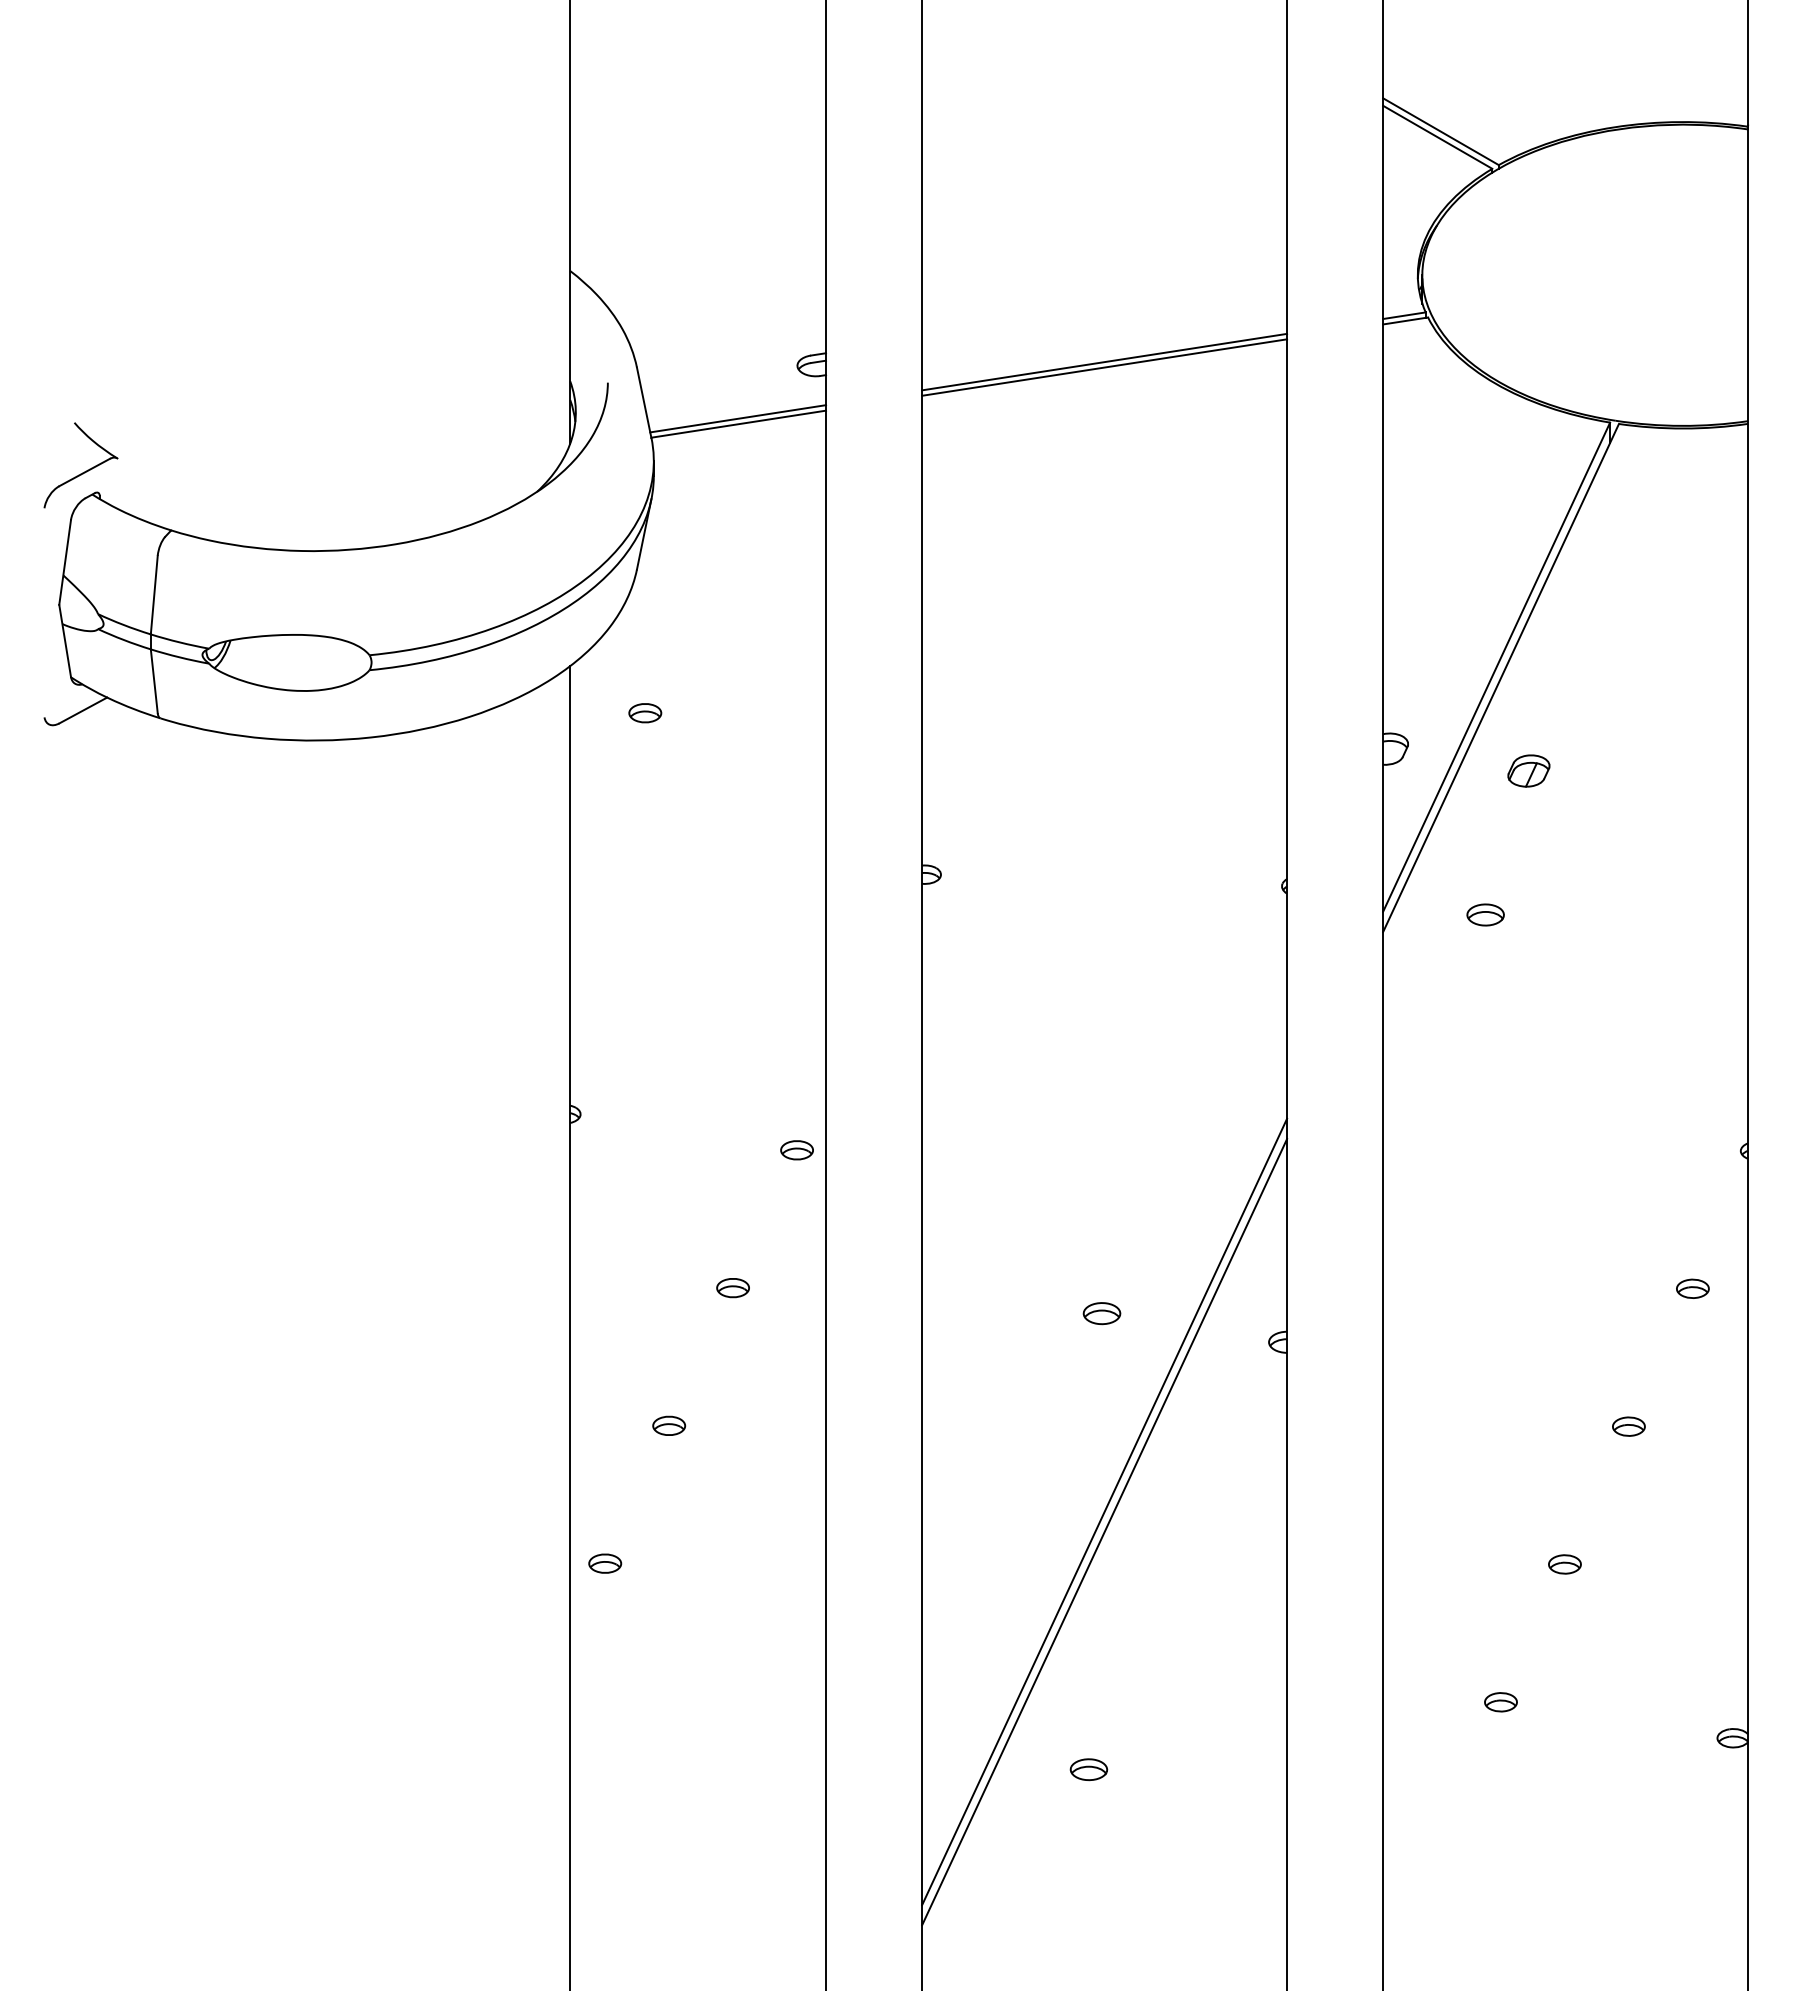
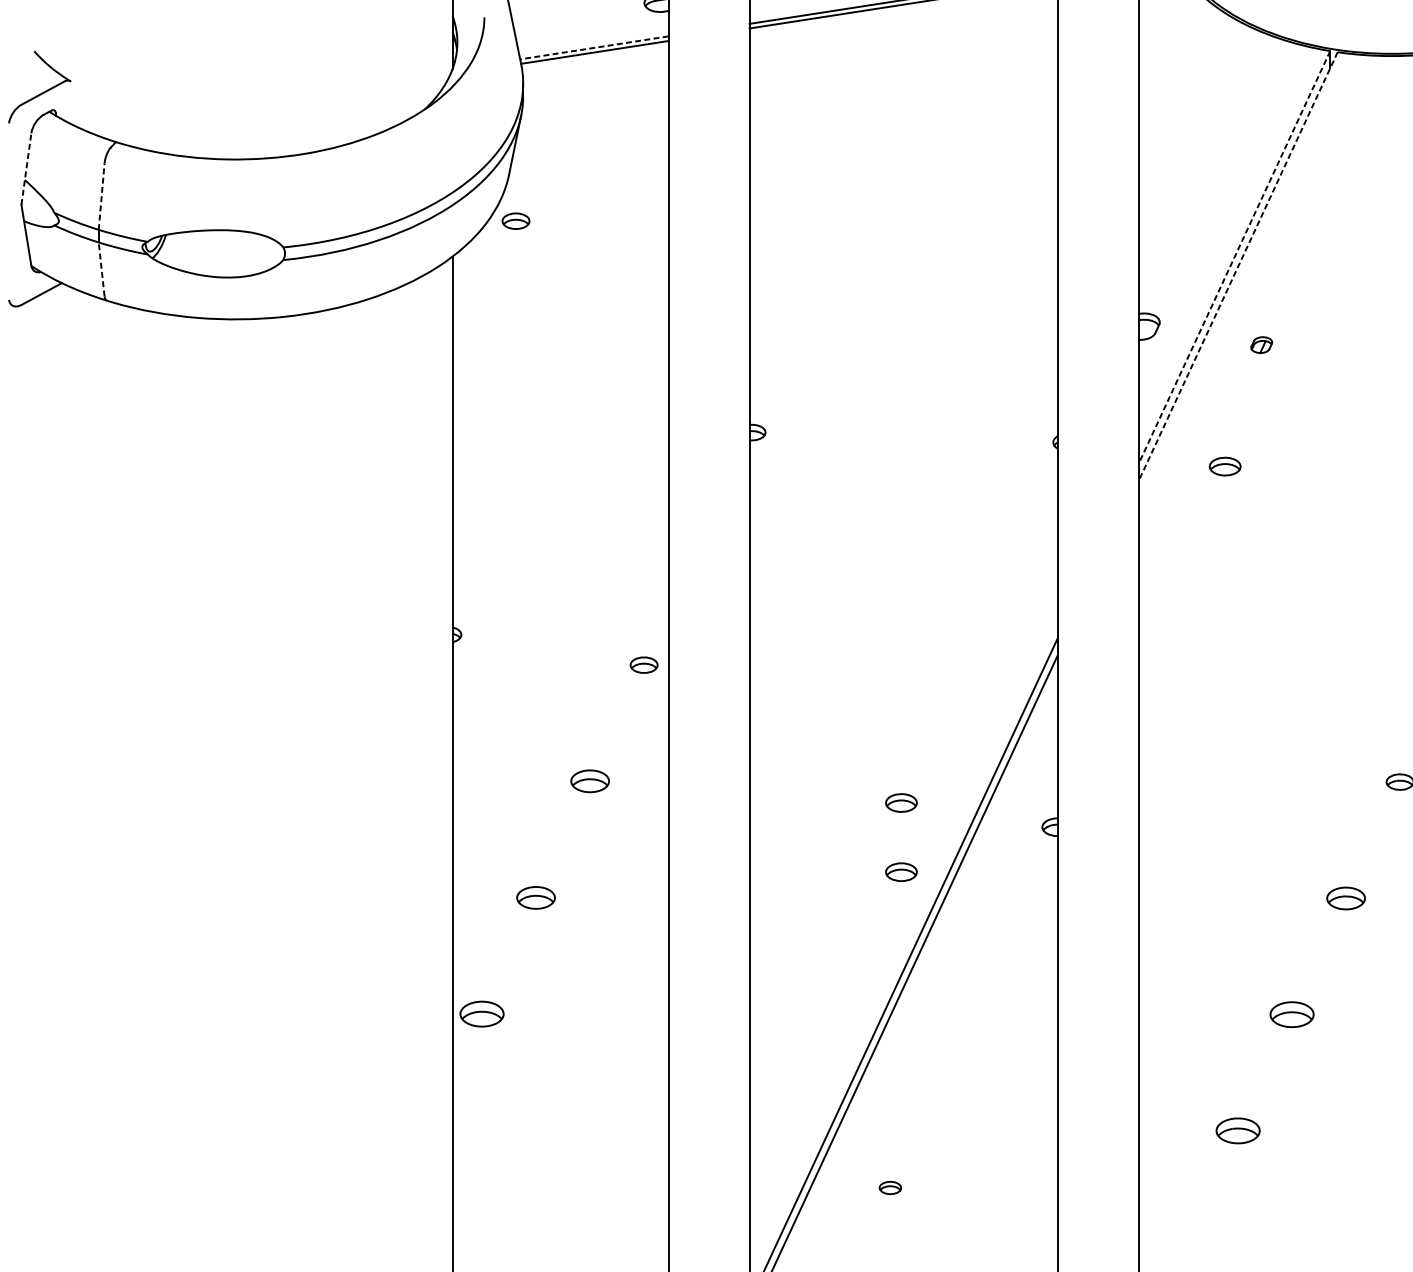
line: (738, 418) -> (594, 47), solid -> dashed
line: (65, 562) -> (26, 169), solid -> dashed
line: (154, 594) -> (101, 196), solid -> dashed
line: (1496, 667) -> (1234, 257), solid -> dashed
line: (1500, 678) -> (1237, 267), solid -> dashed
line: (154, 680) -> (101, 268), solid -> dashed
part: (645, 713) -> (516, 221), moved
part: (1528, 770) -> (1261, 344), size x0.6
part: (732, 1288) -> (589, 781), size x1.4
part: (1101, 1395) -> (901, 872), added
part: (669, 1425) -> (536, 897), size x1.4
part: (1628, 1426) -> (1345, 898), size x1.4
part: (605, 1563) -> (482, 1013), size x1.6
part: (1564, 1564) -> (1291, 1014), size x1.6
part: (1500, 1702) -> (1237, 1131), size x1.6
part: (1088, 1769) -> (890, 1187), size x0.7

